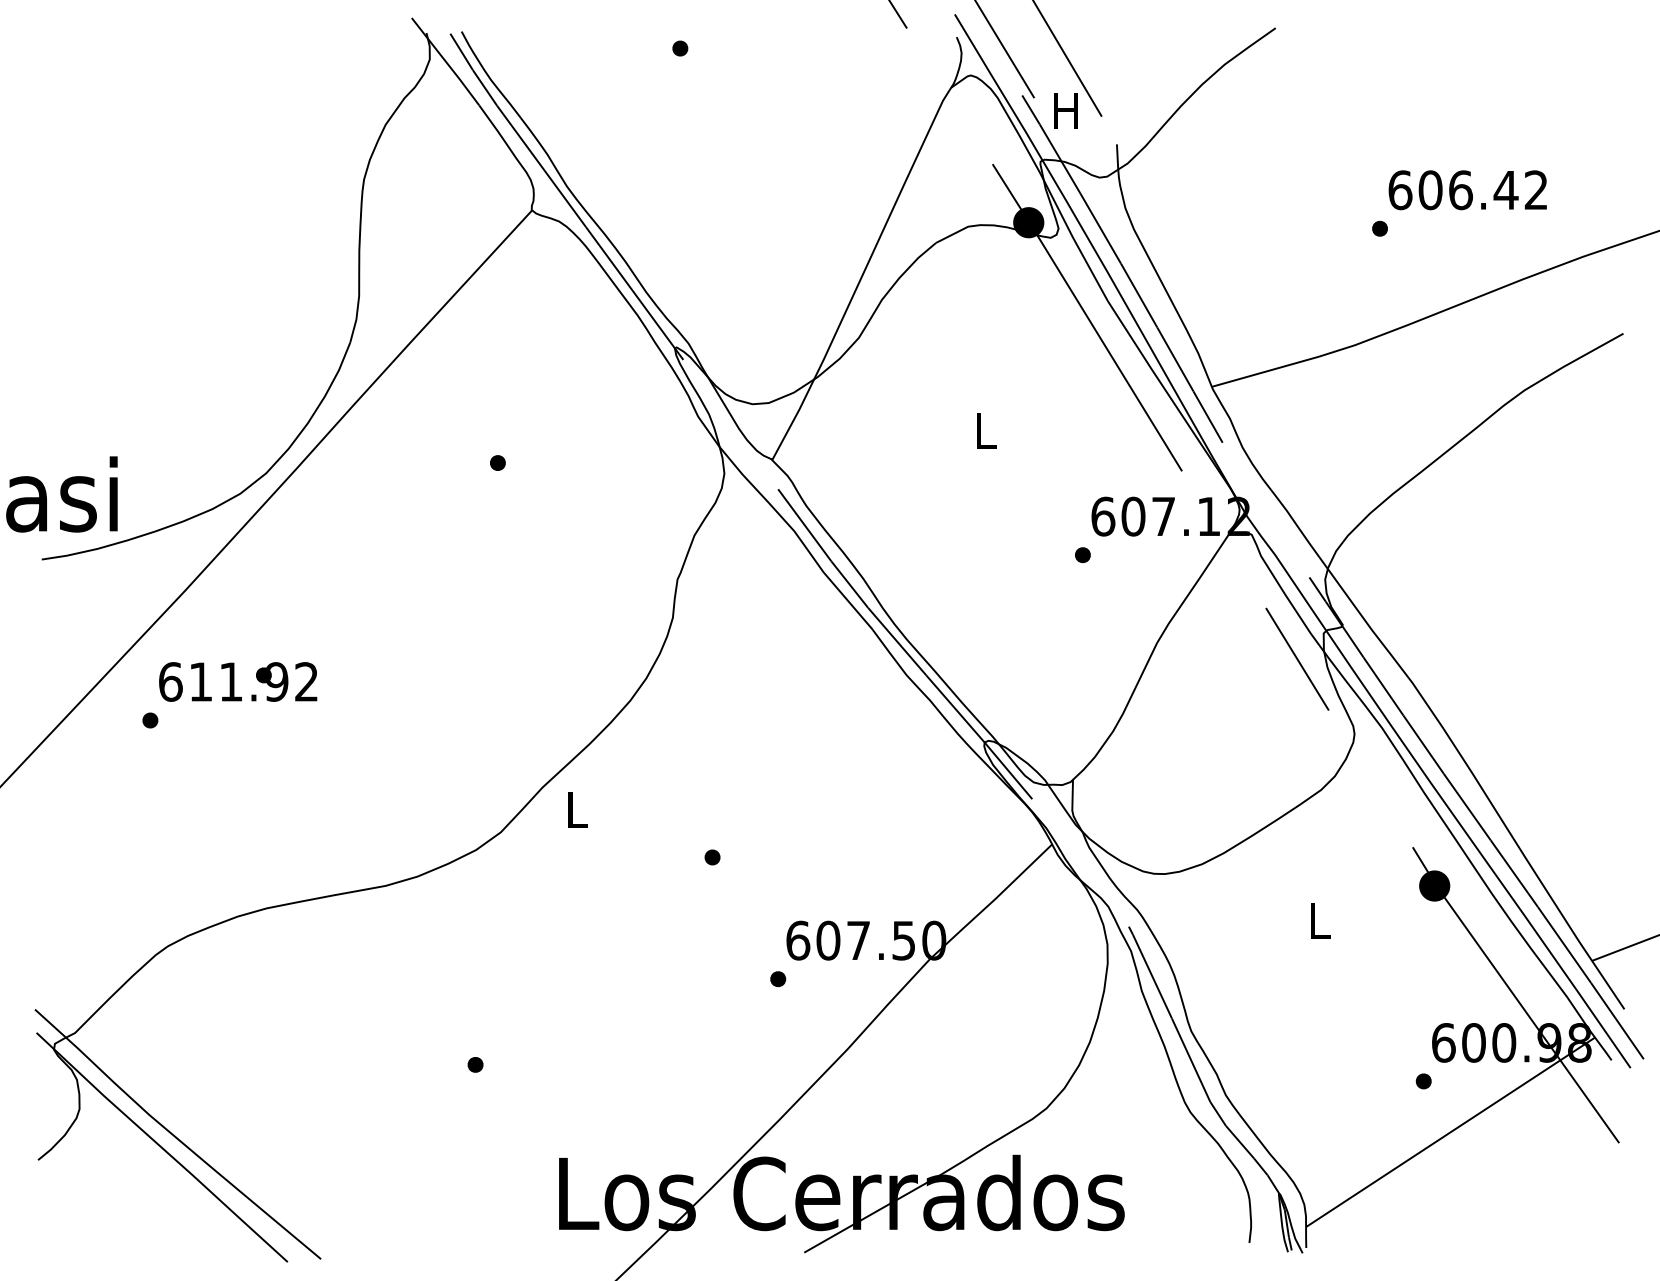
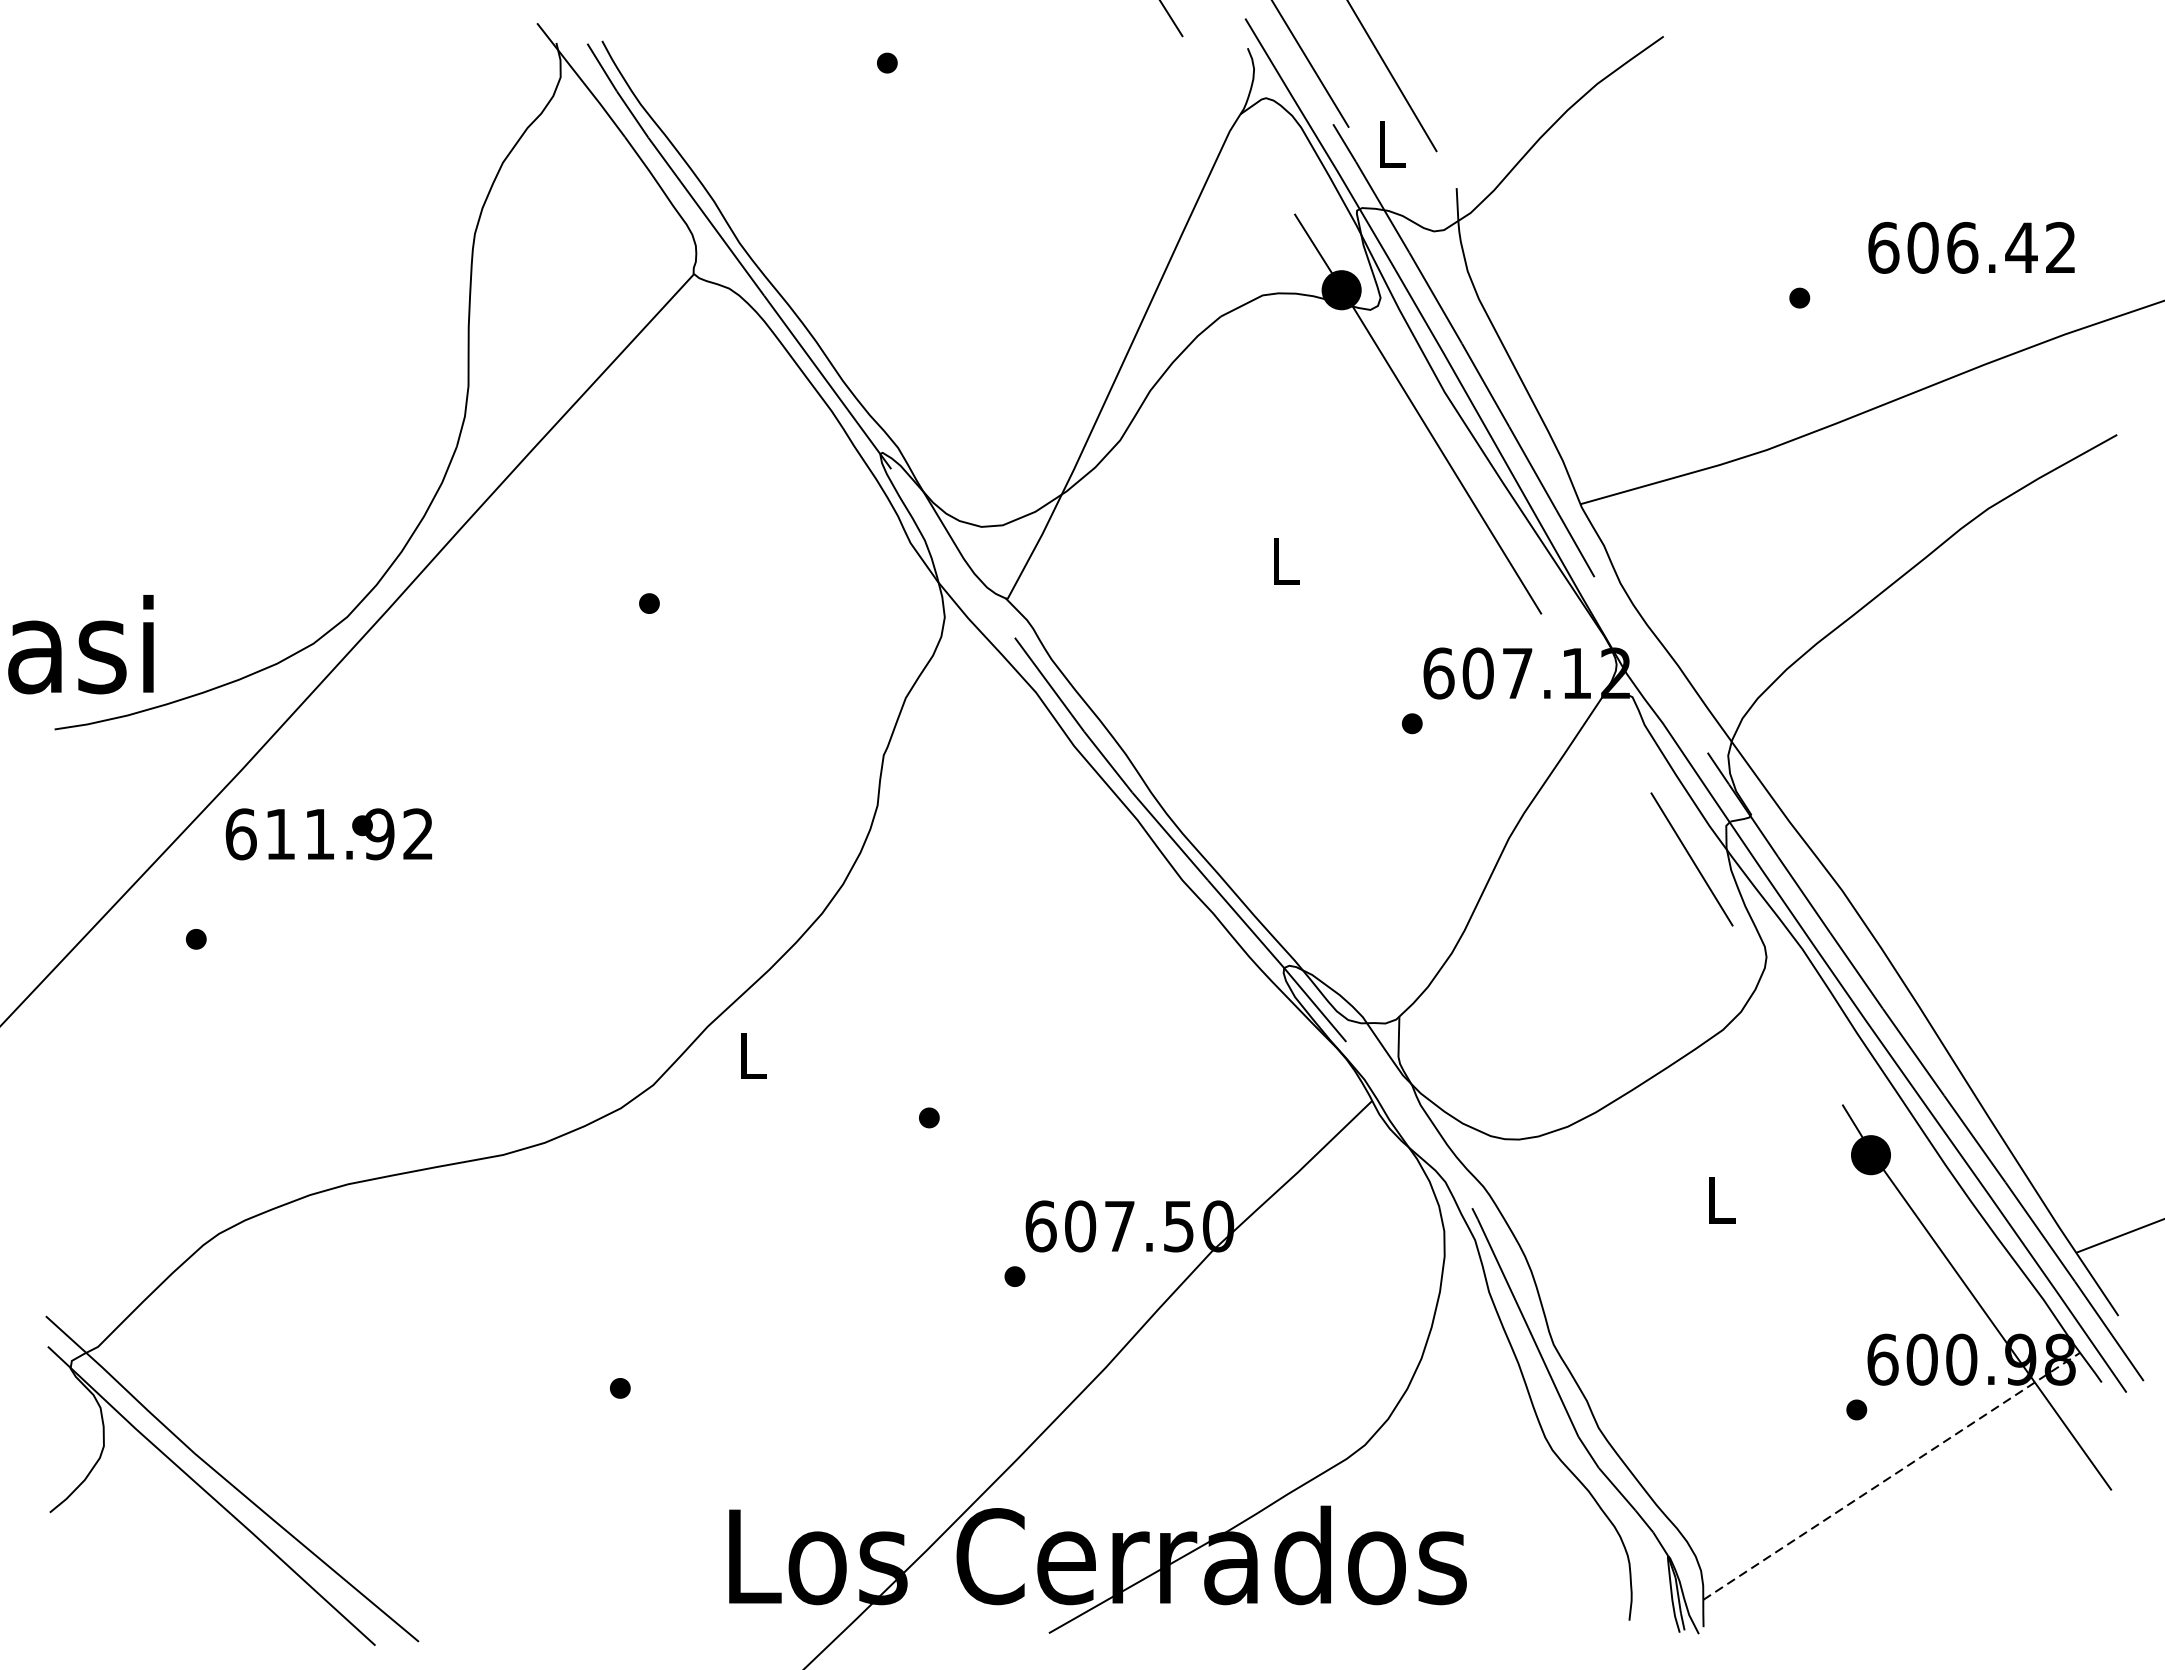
text: (1065, 110) -> (1389, 143), H -> L
text: (1467, 190) -> (1971, 248), moved
text: (238, 681) -> (329, 833), moved
line: (1450, 1132) -> (1891, 1476), solid -> dashed

